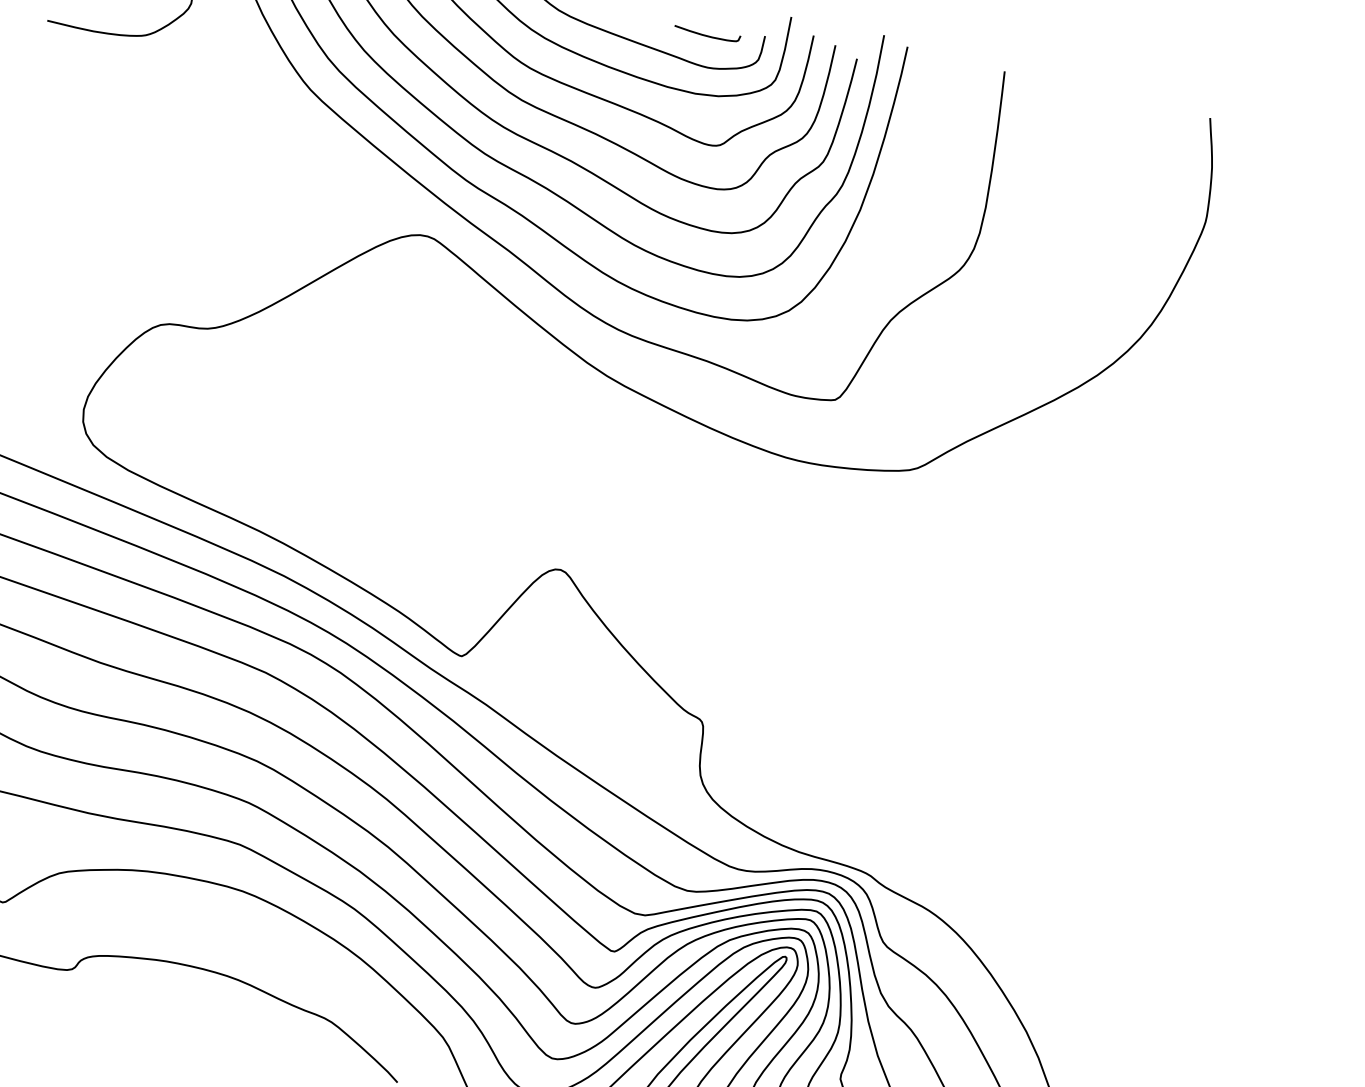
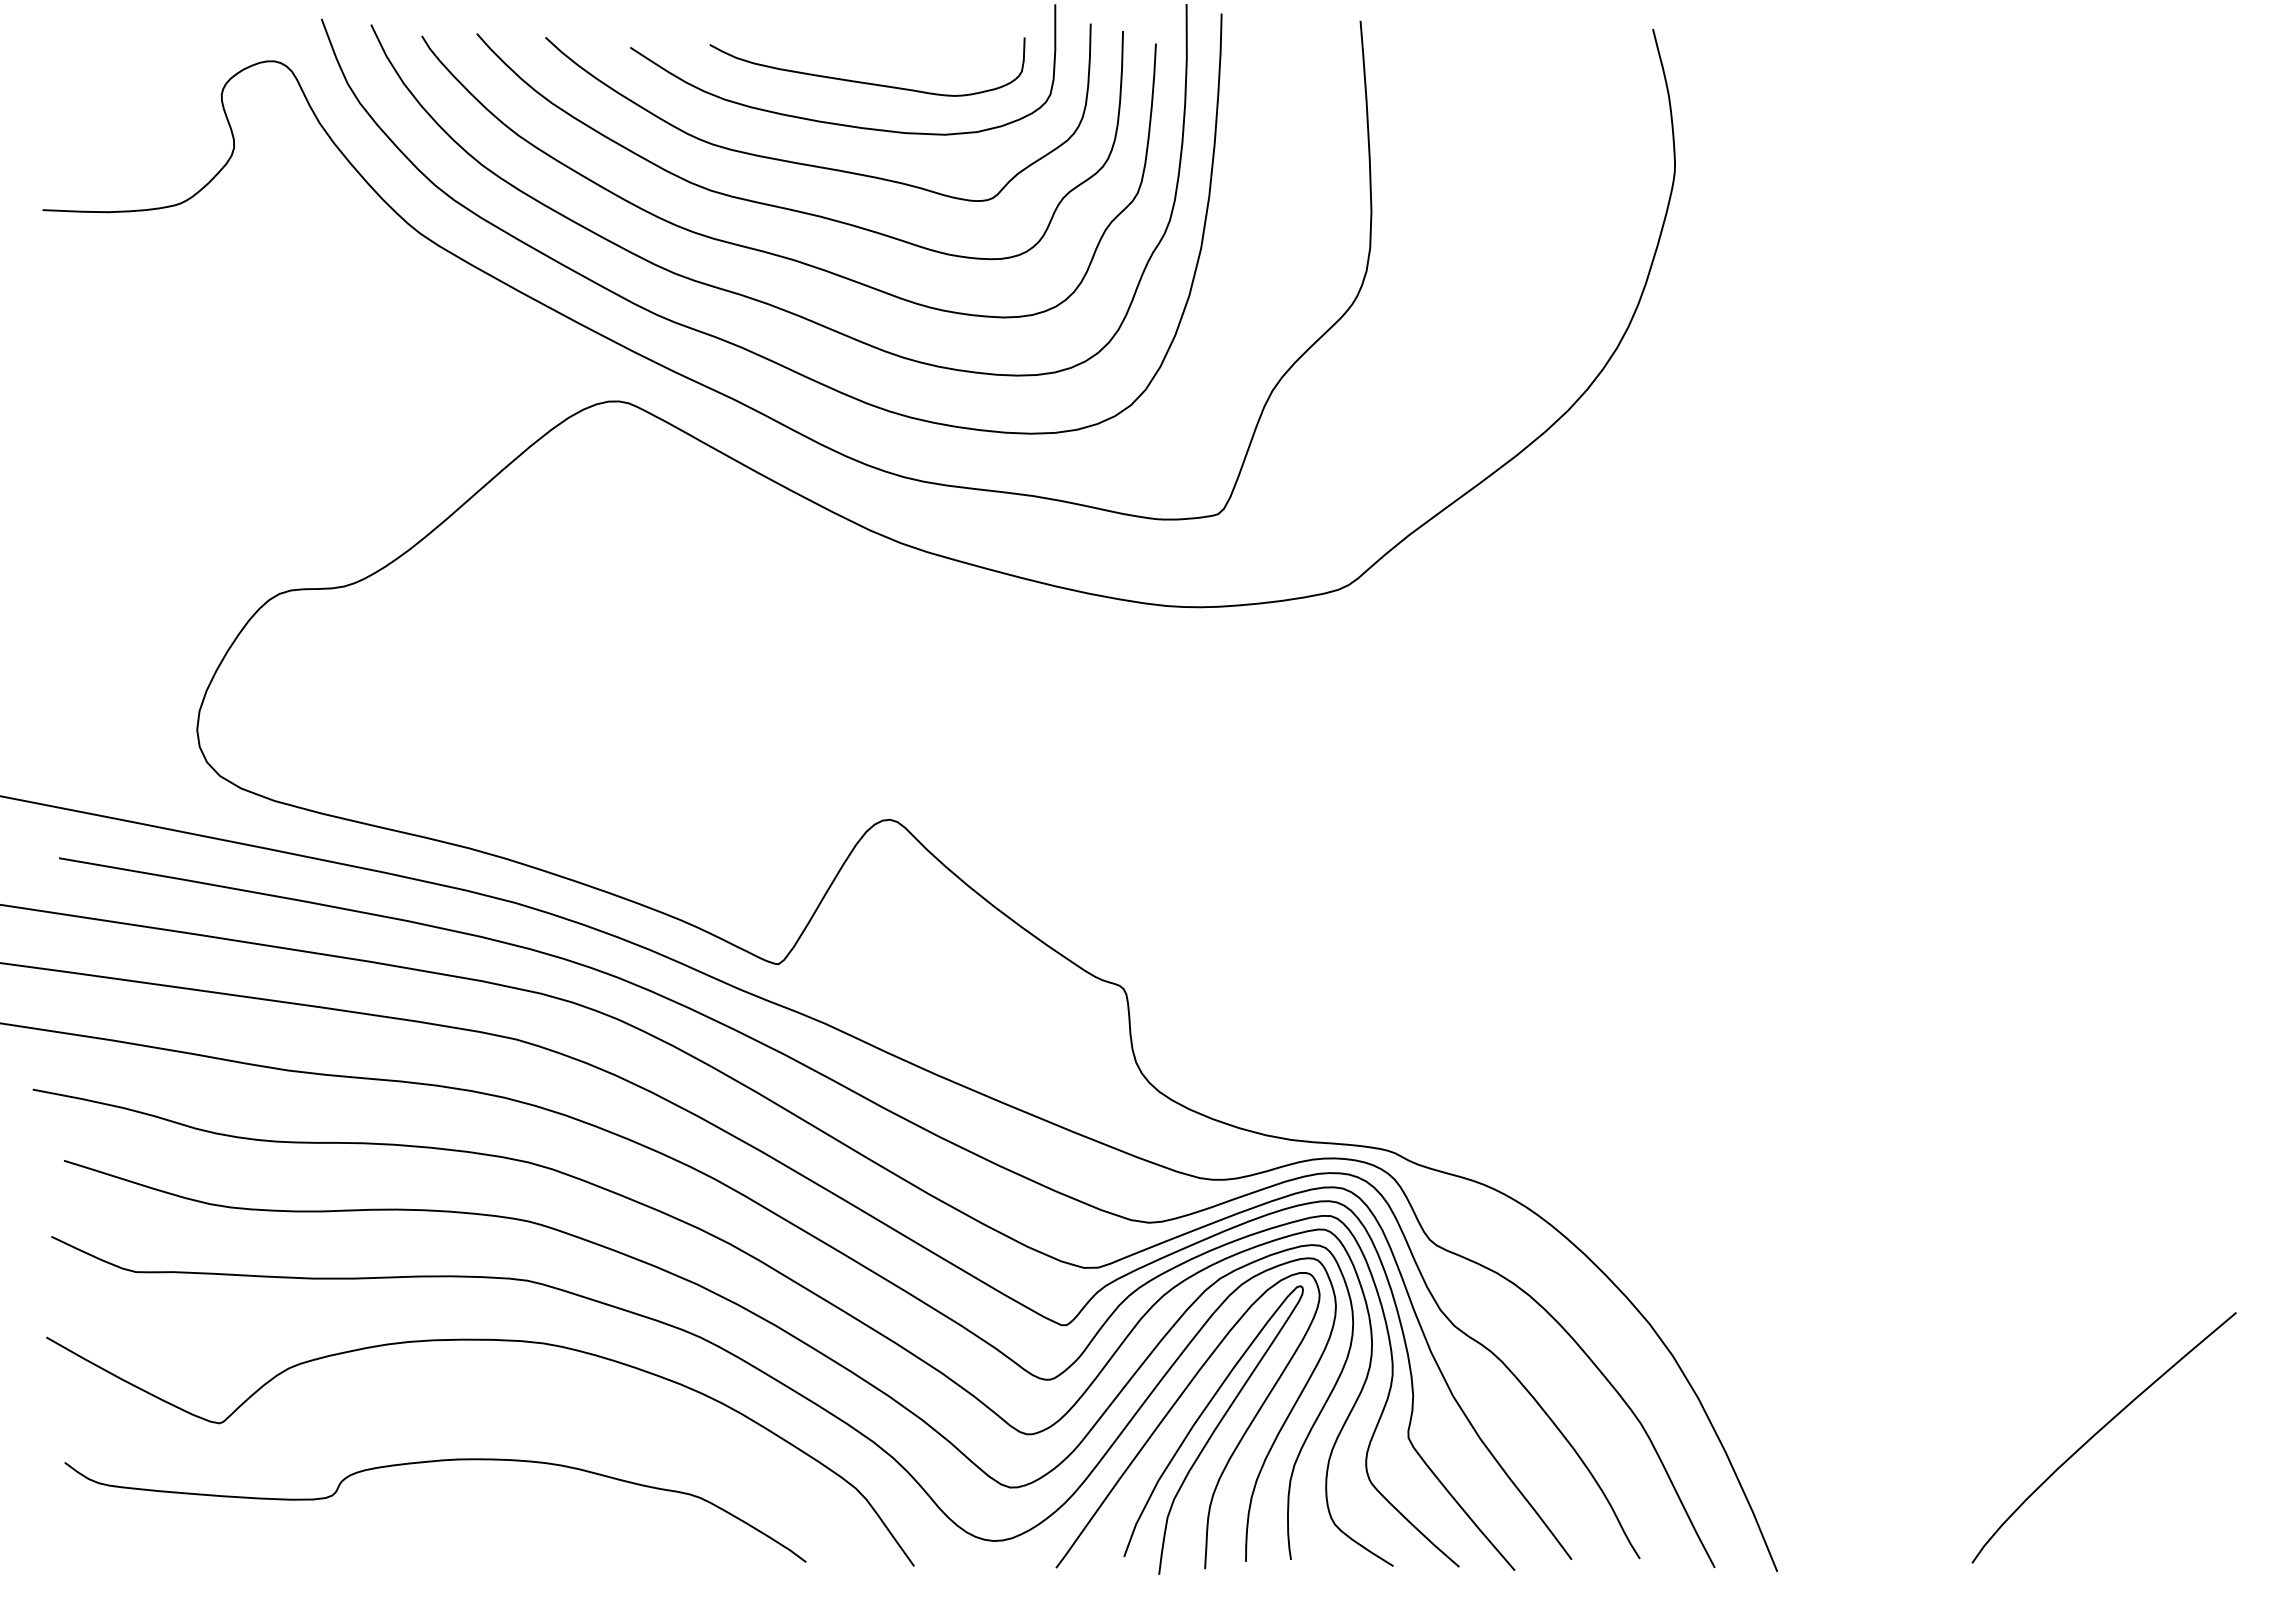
curve: (706, 35) -> (944, 52), removed

